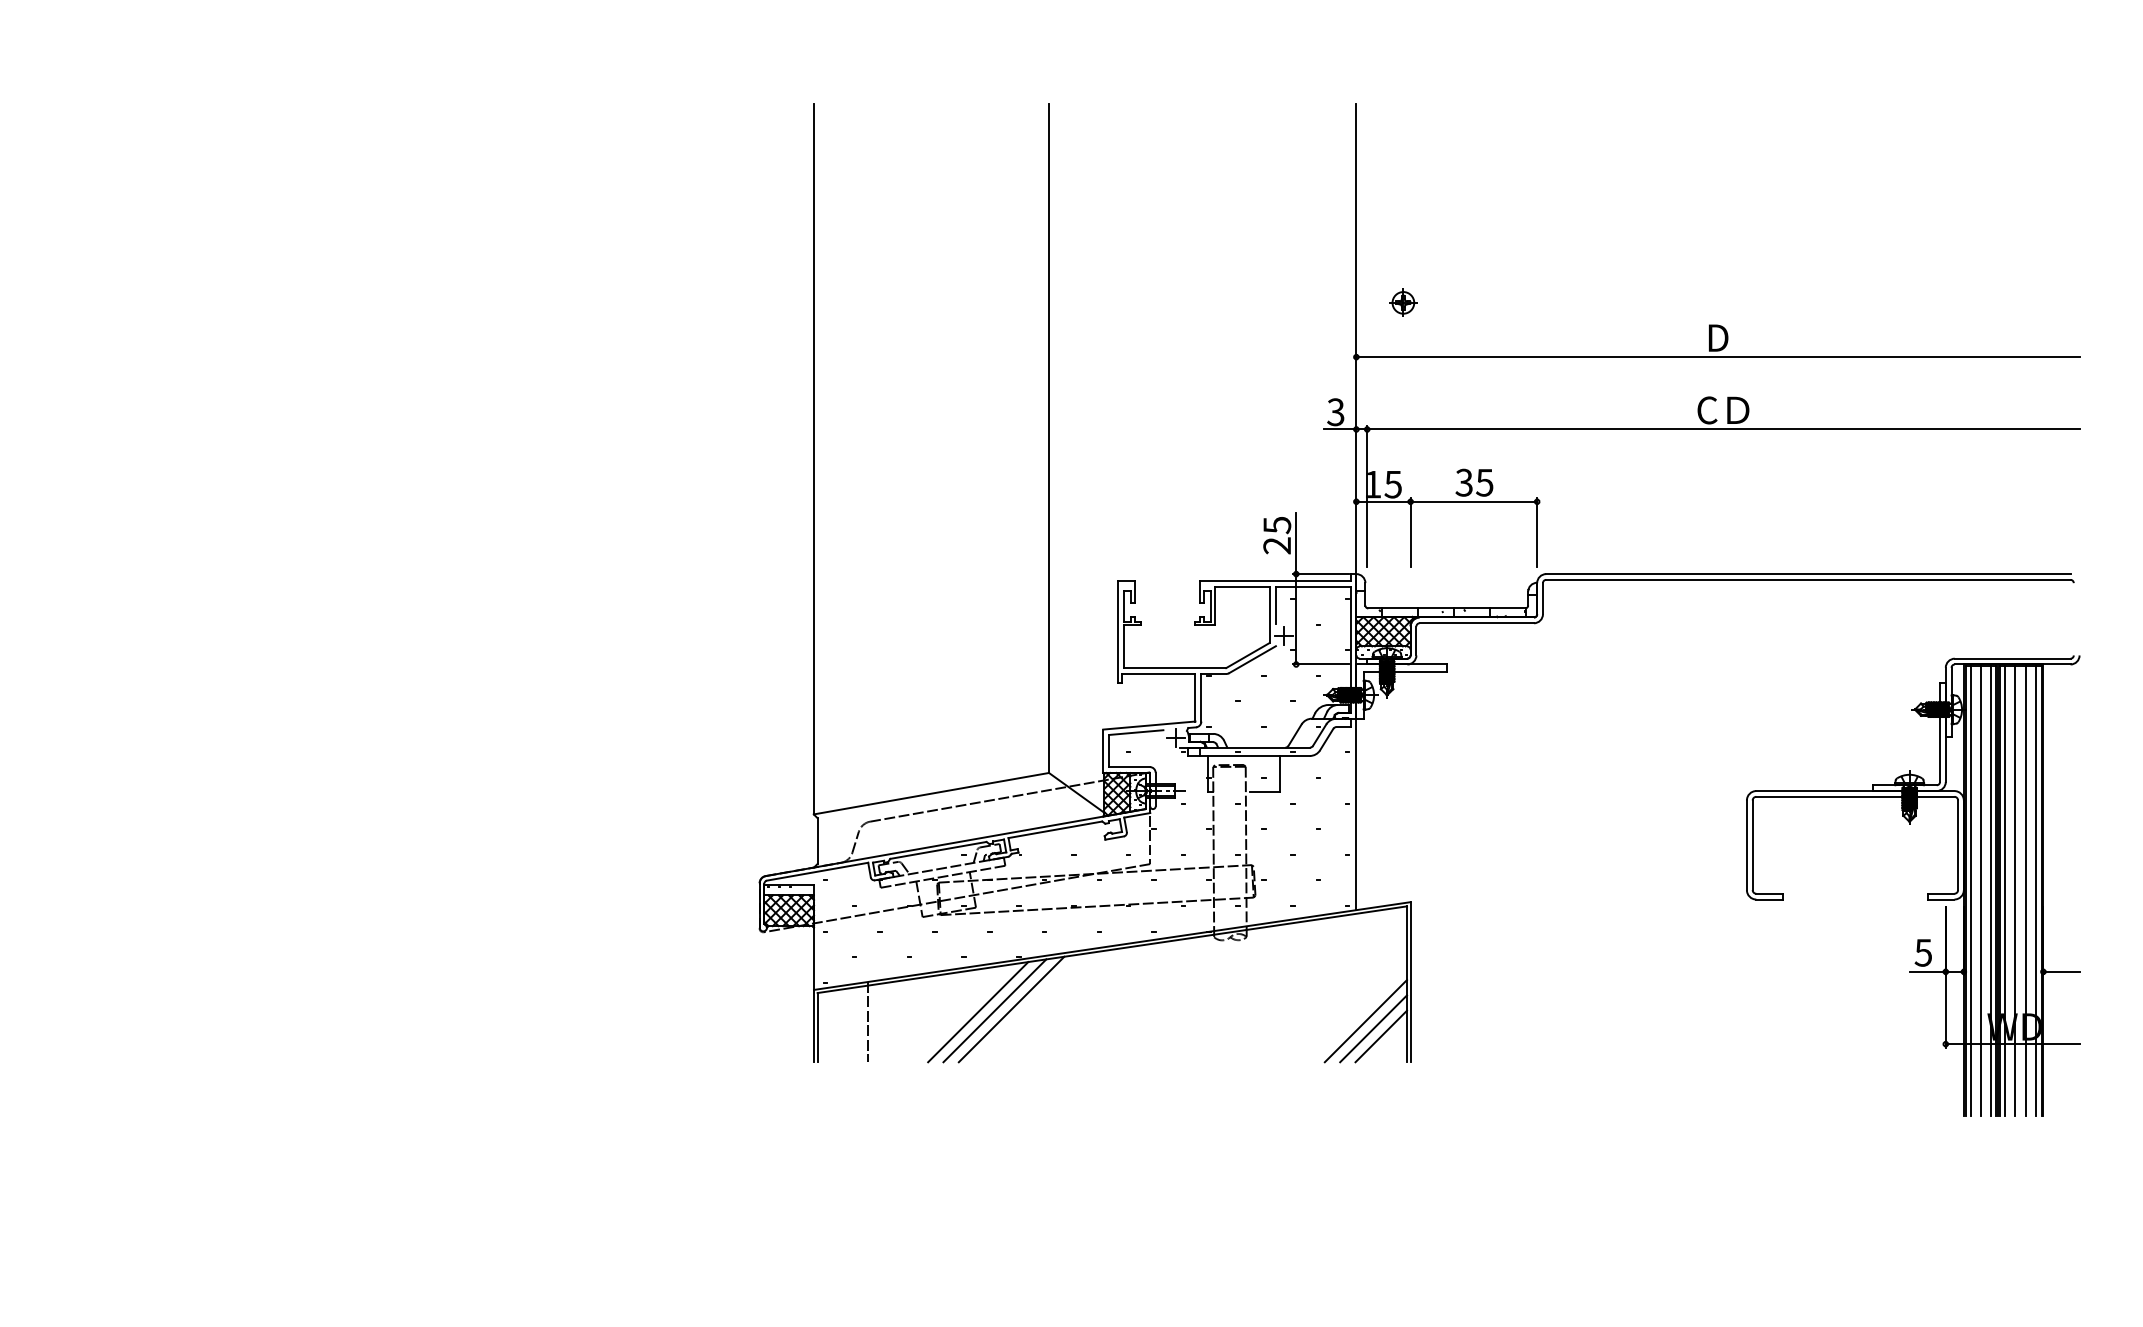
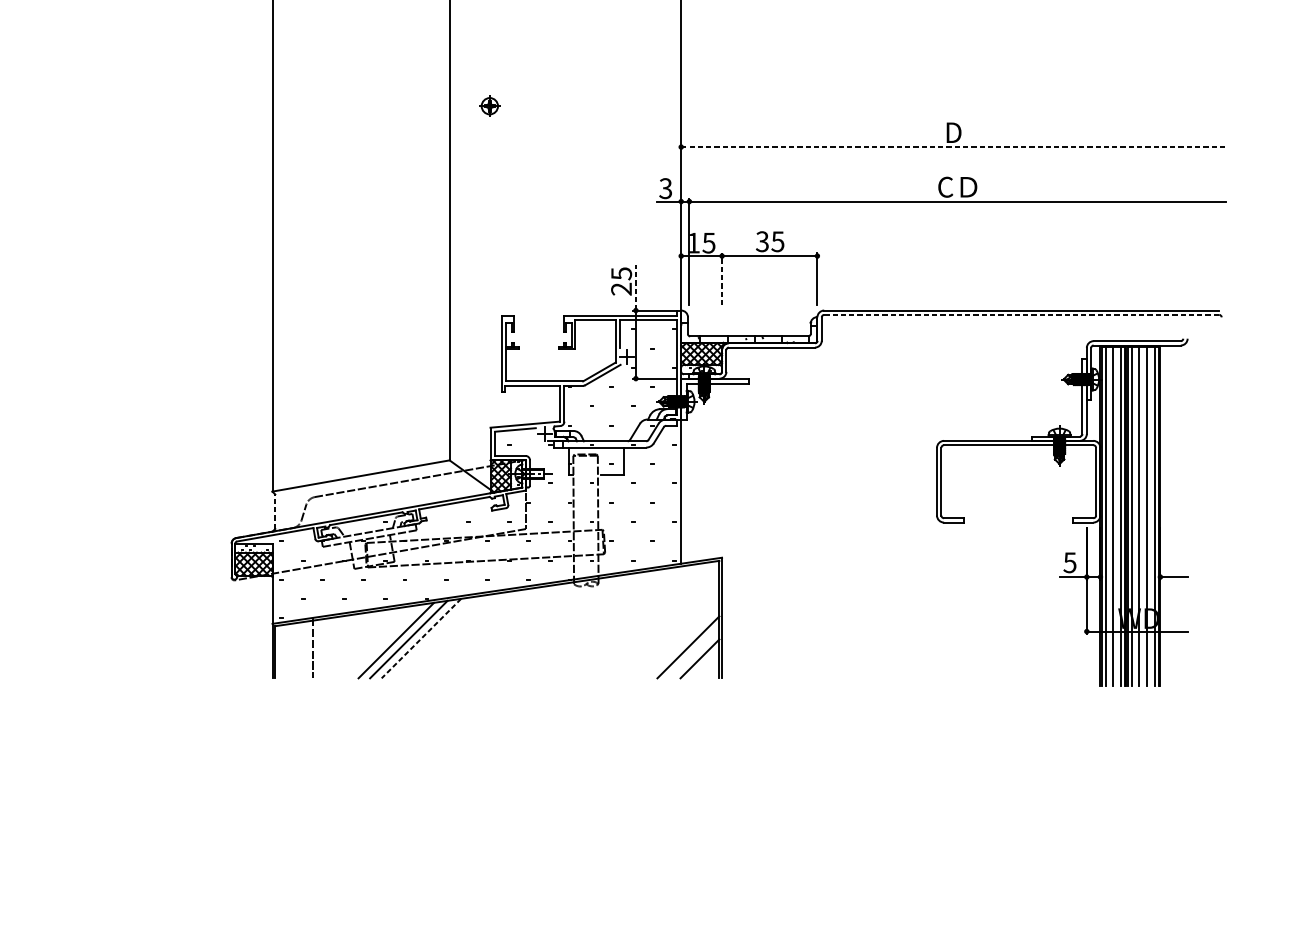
part: (1403, 302) -> (489, 105), moved
line: (1717, 357) -> (953, 147), solid -> dashed
line: (1410, 532) -> (721, 279), solid -> dashed
line: (1296, 543) -> (636, 287), solid -> dashed
line: (1808, 579) -> (1021, 314), solid -> dashed
line: (817, 841) -> (275, 512), solid -> dashed
part: (1927, 893) -> (1073, 518), moved
line: (1011, 1009) -> (421, 638), solid -> dashed
line: (1373, 1028) -> (694, 652), removed

